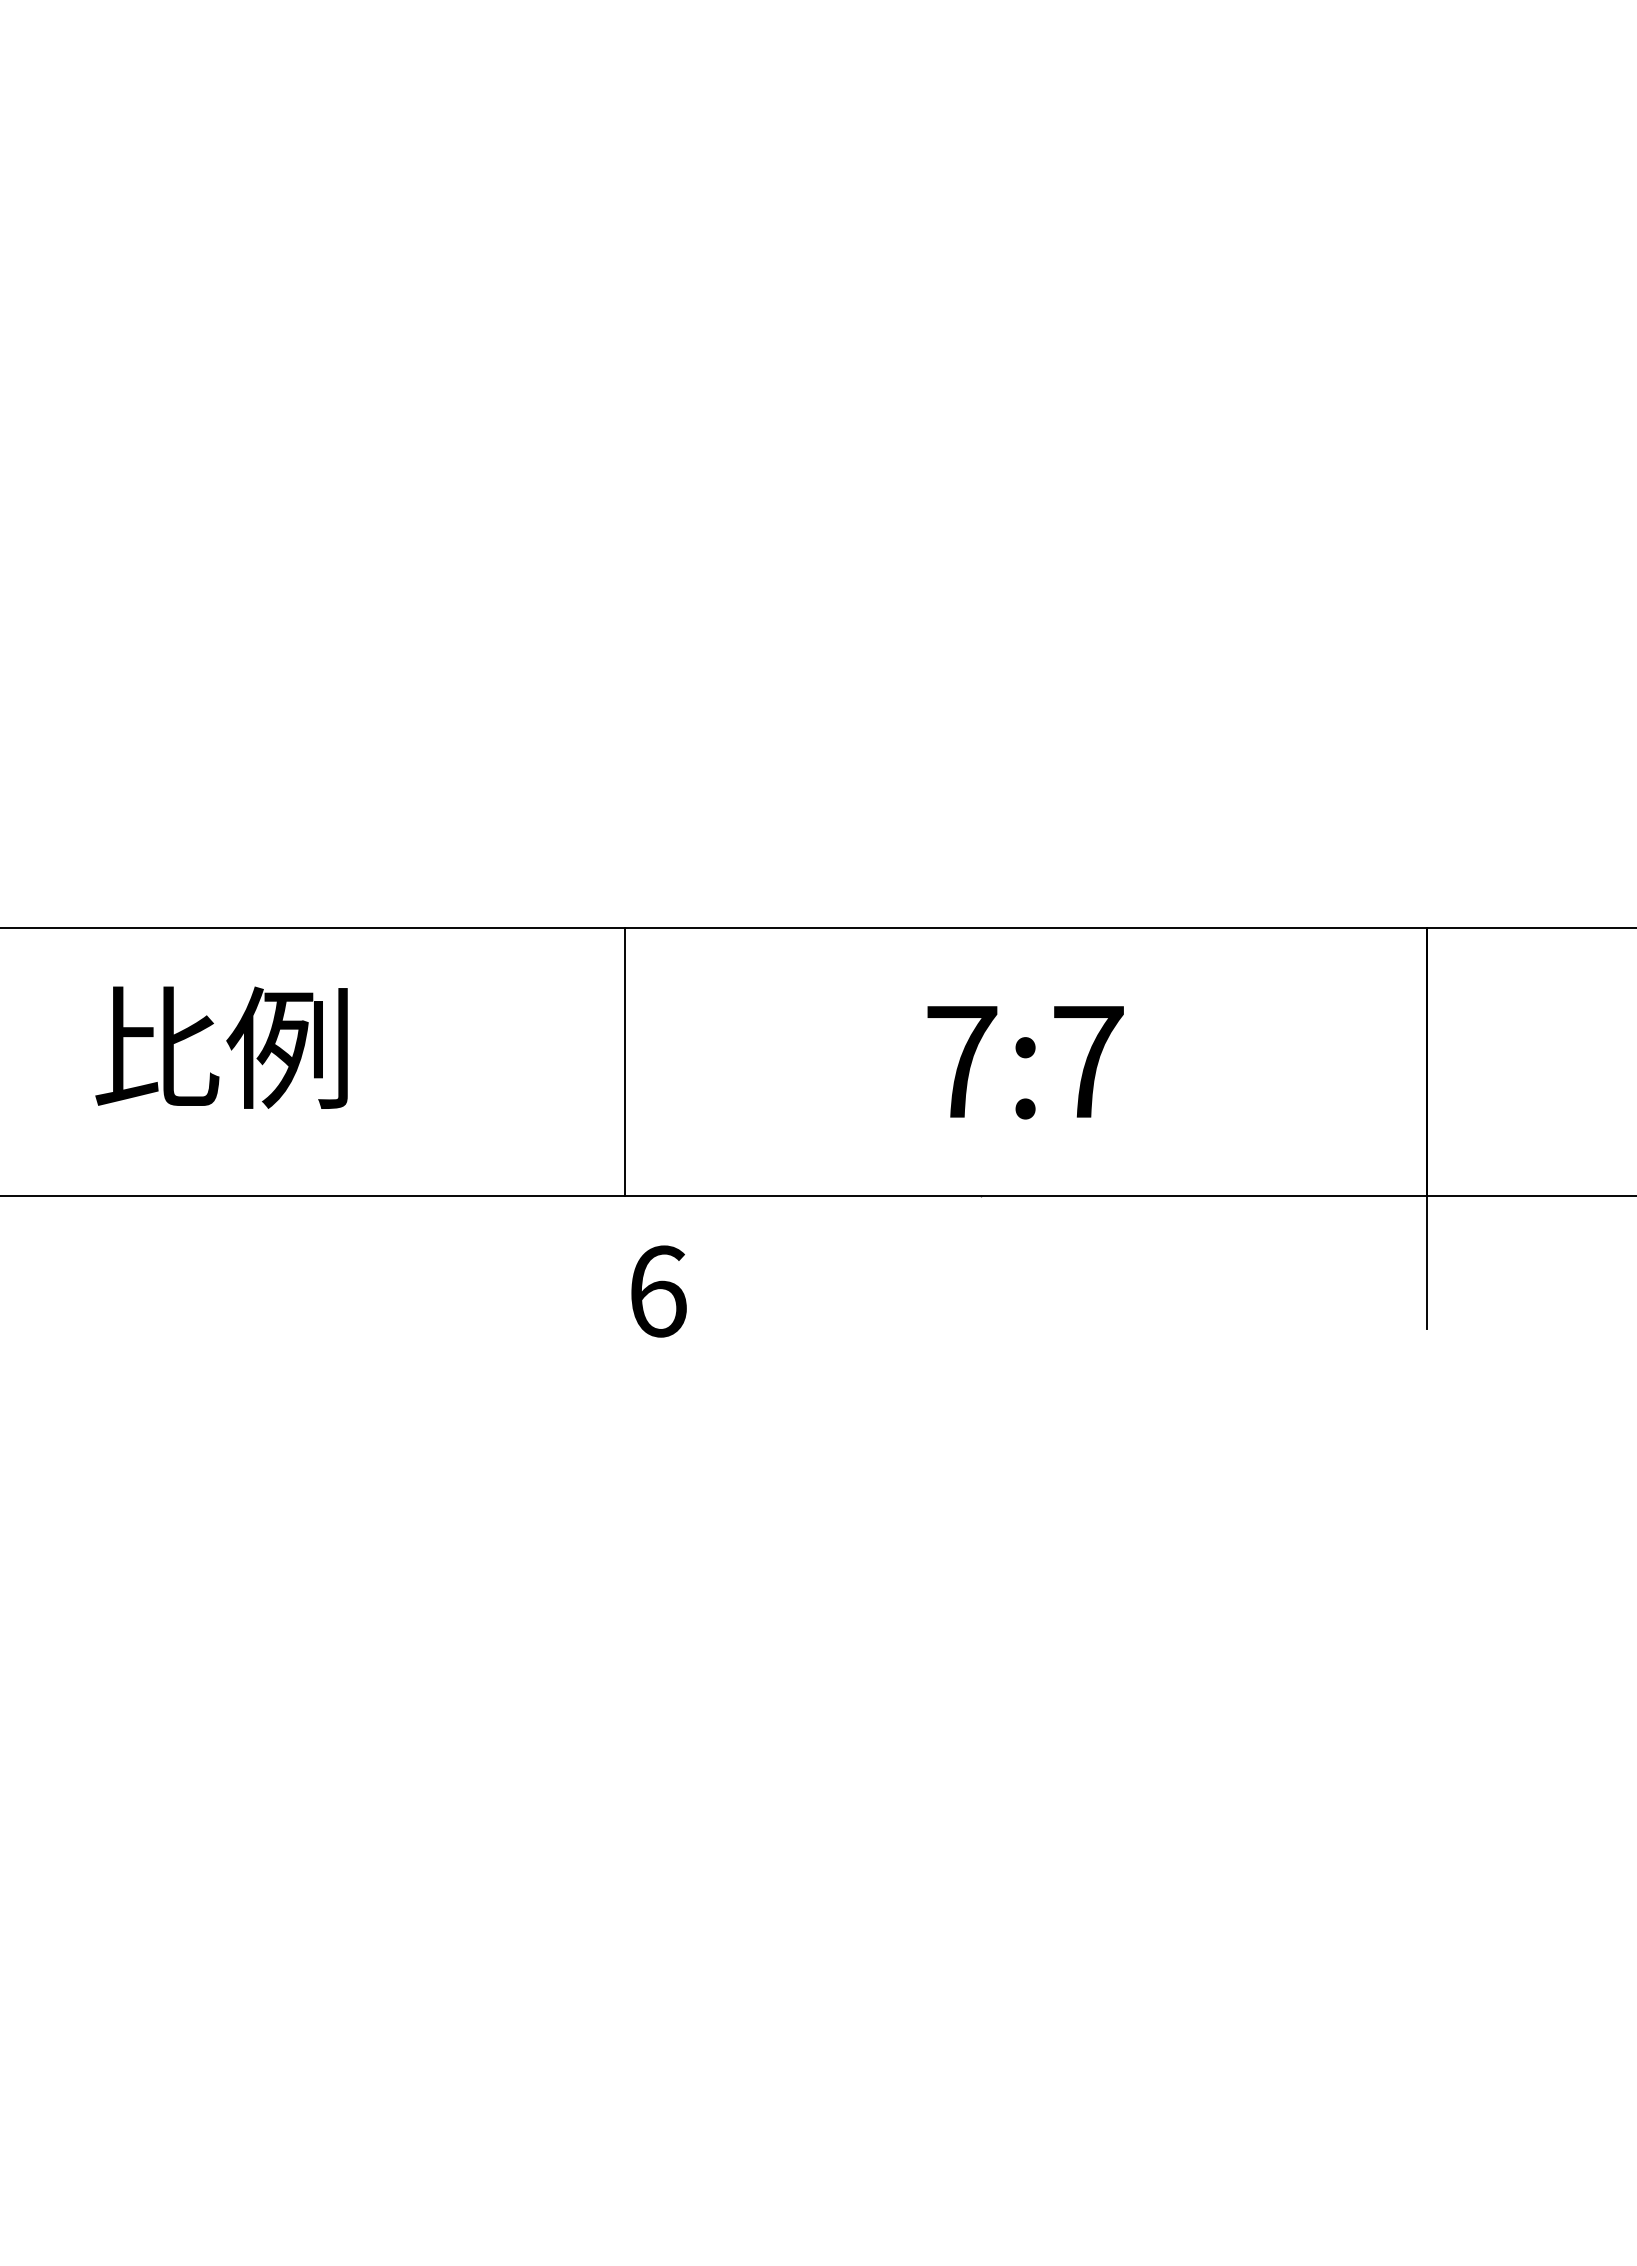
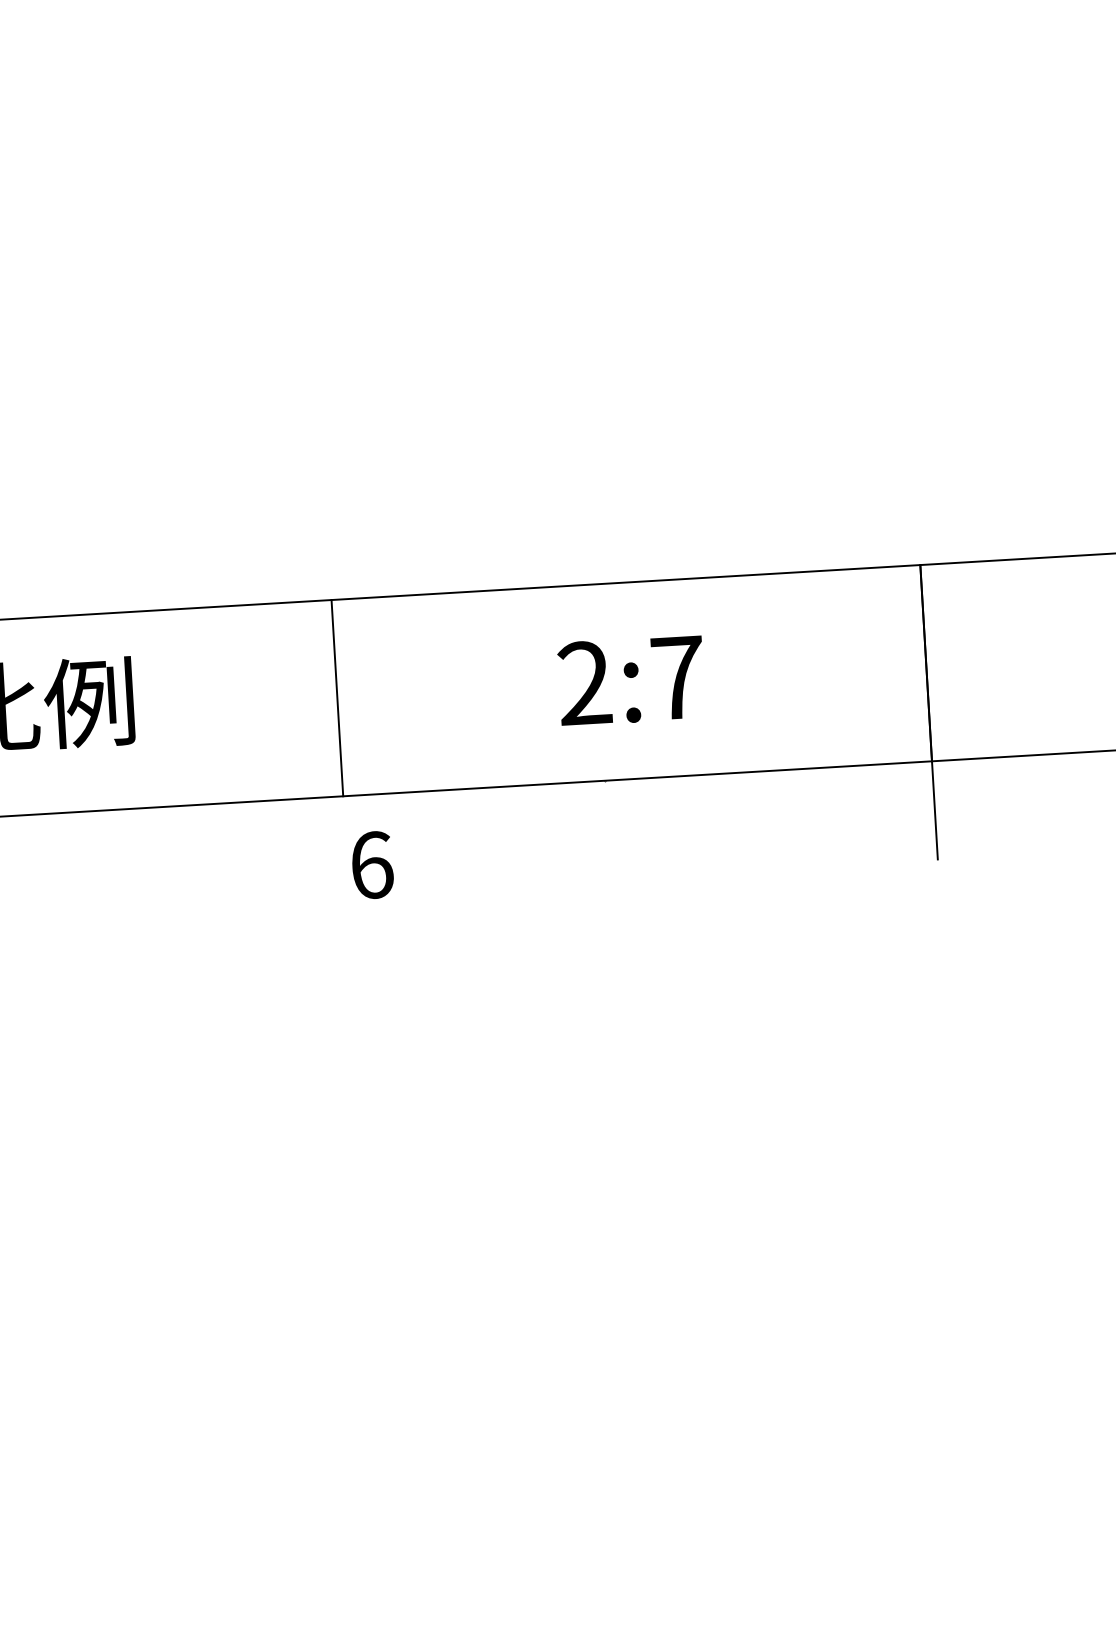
text: (961, 1060) -> (584, 682), 7:7 -> 2:7

